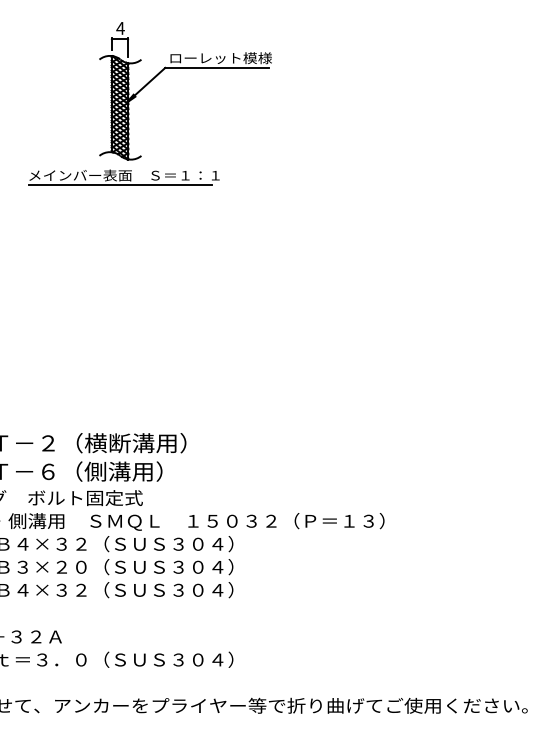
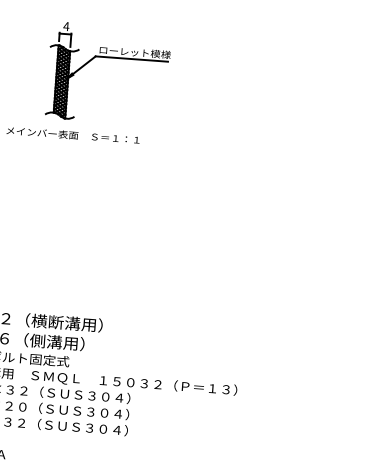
part: (185, 68) -> (109, 57), moved
line: (120, 185) -> (69, 142), removed

